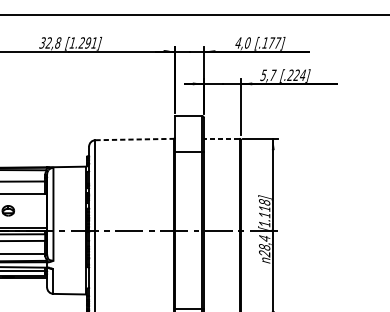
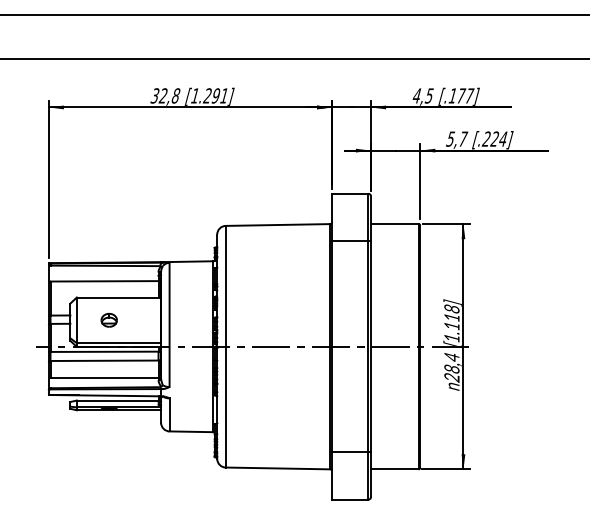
text: (247, 42) -> (428, 95), 4,0 -> 4,5
line: (134, 139) -> (278, 224), dashed -> solid
line: (221, 139) -> (394, 224), dashed -> solid

